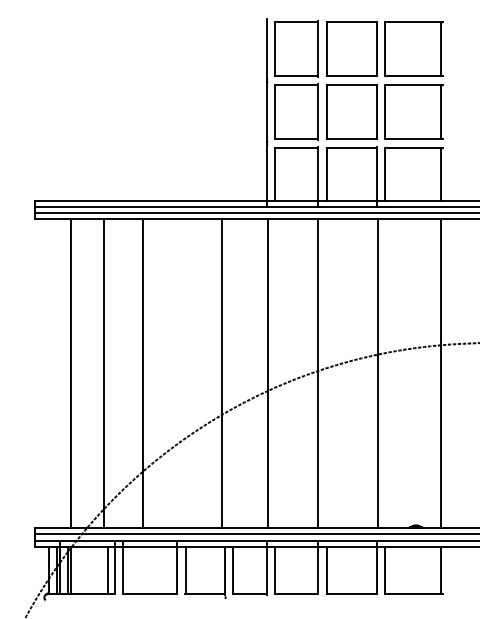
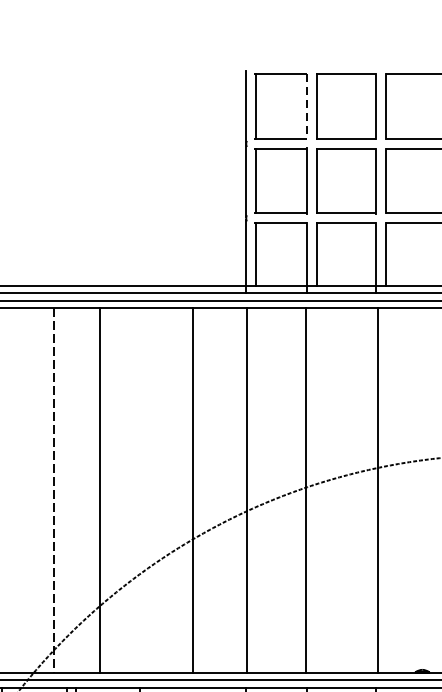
line: (318, 49) -> (307, 107), solid -> dashed
line: (71, 373) -> (15, 490), removed
line: (104, 374) -> (54, 491), solid -> dashed

